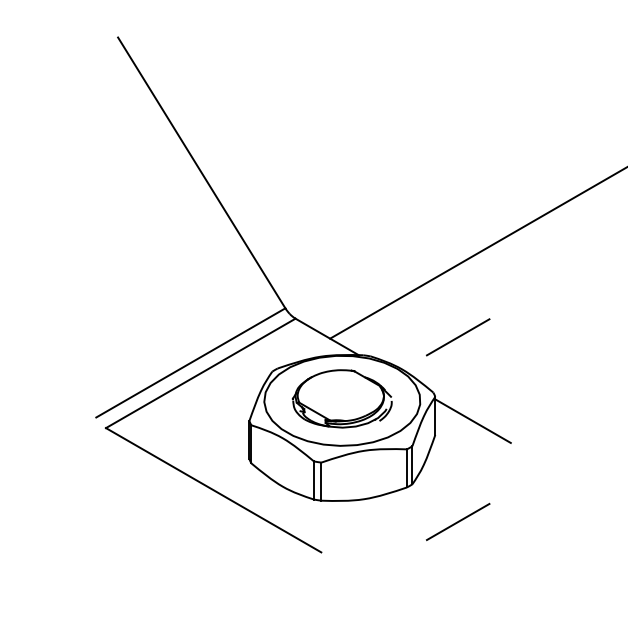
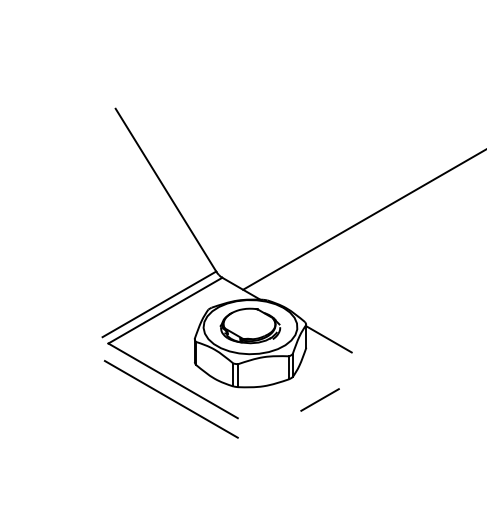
line: (457, 336) -> (319, 288), removed
line: (209, 521) -> (170, 399), added

